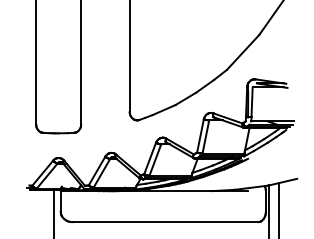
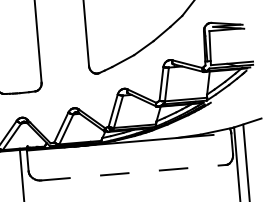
line: (165, 222) -> (133, 173), solid -> dashed

